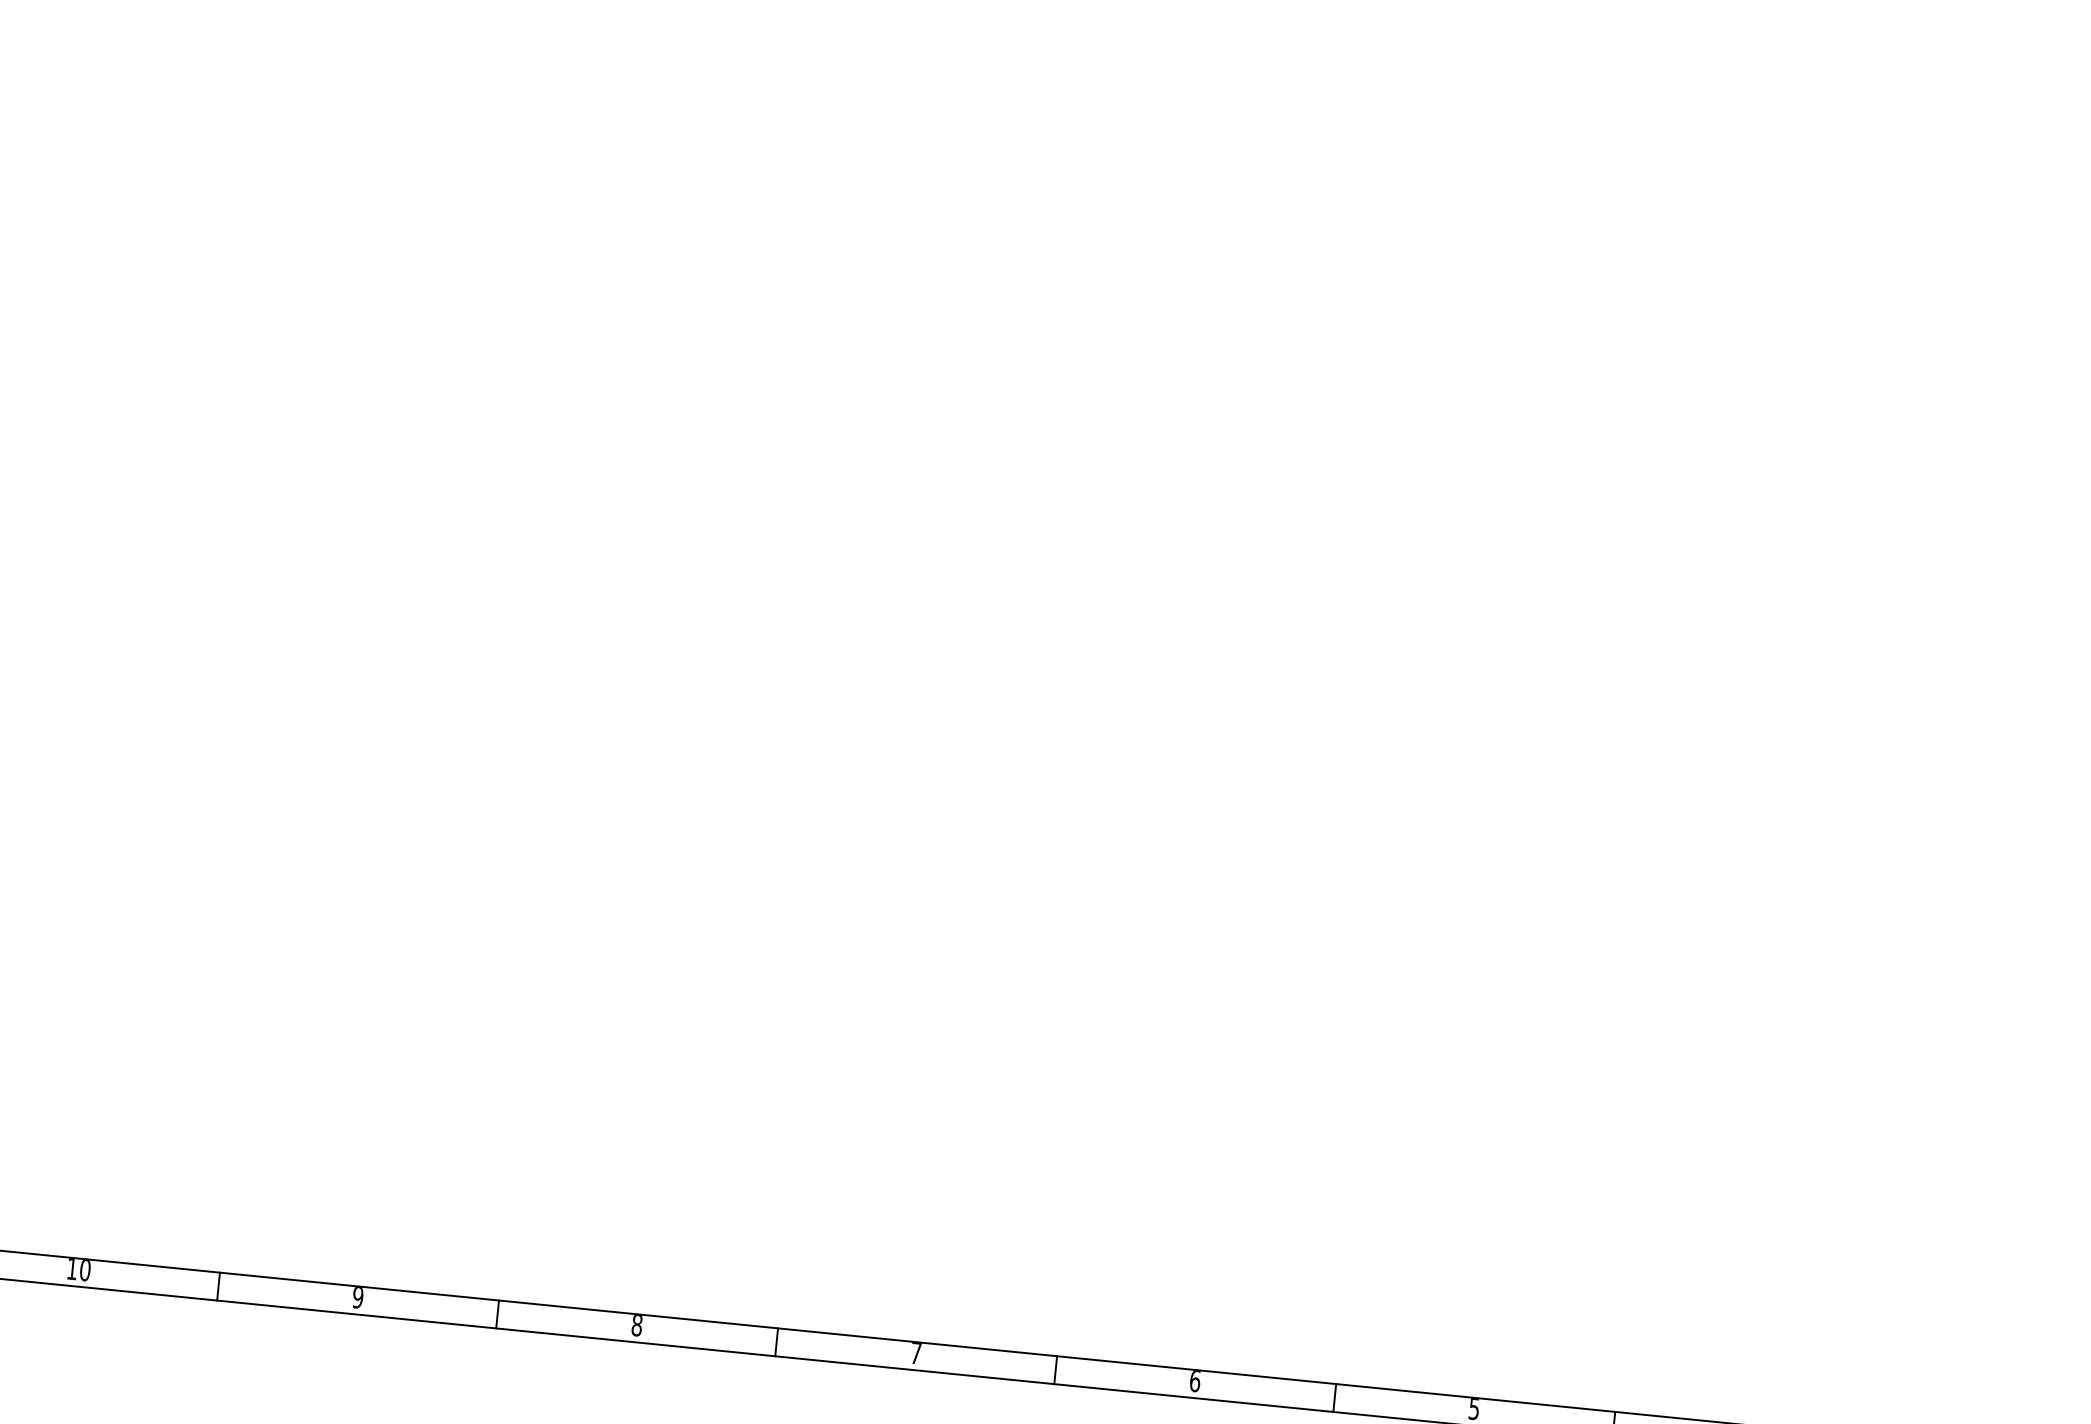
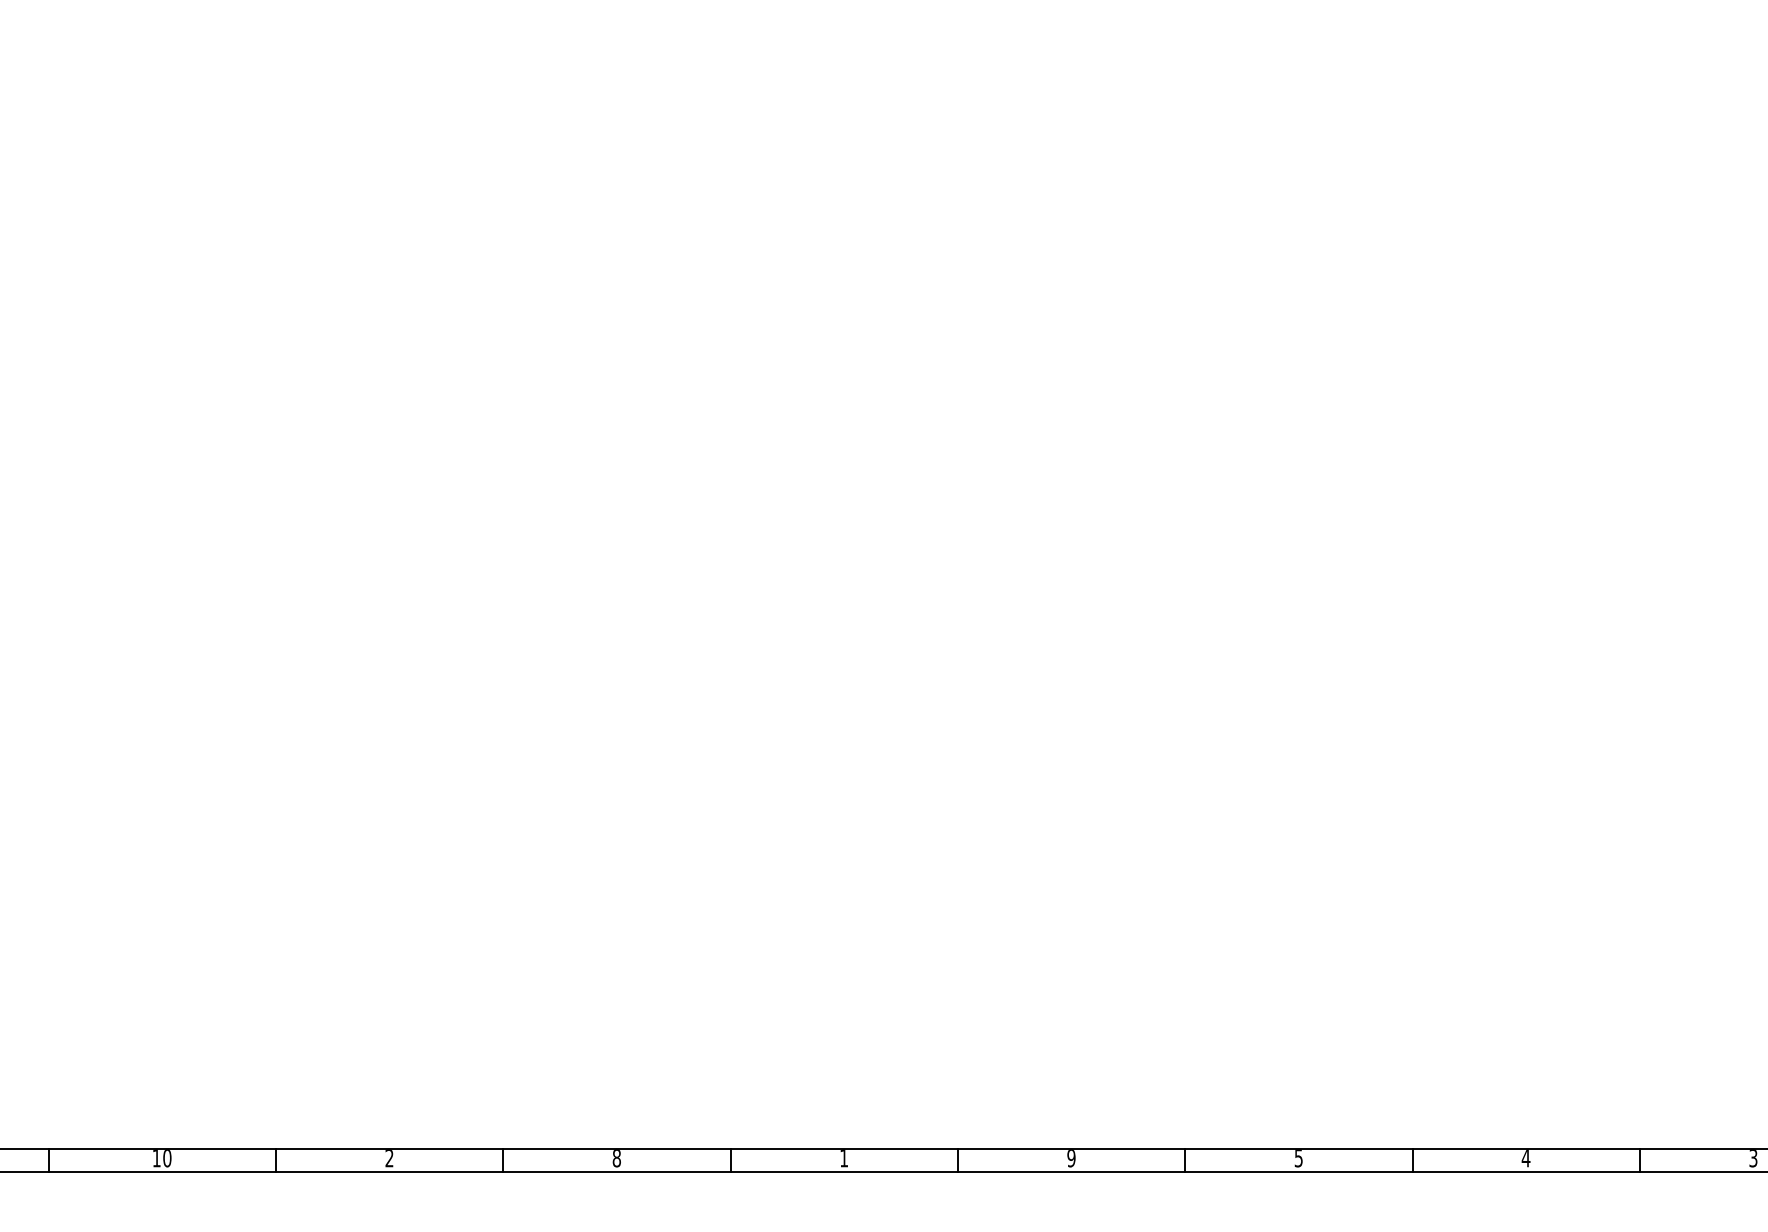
text: (358, 1297) -> (389, 1158), 9 -> 2
text: (915, 1353) -> (843, 1158), 7 -> 1
text: (1195, 1381) -> (1071, 1158), 6 -> 9

